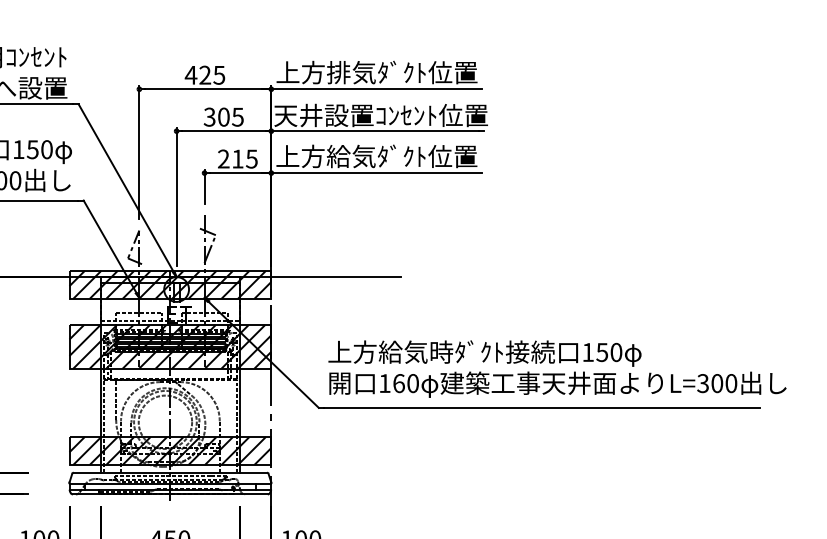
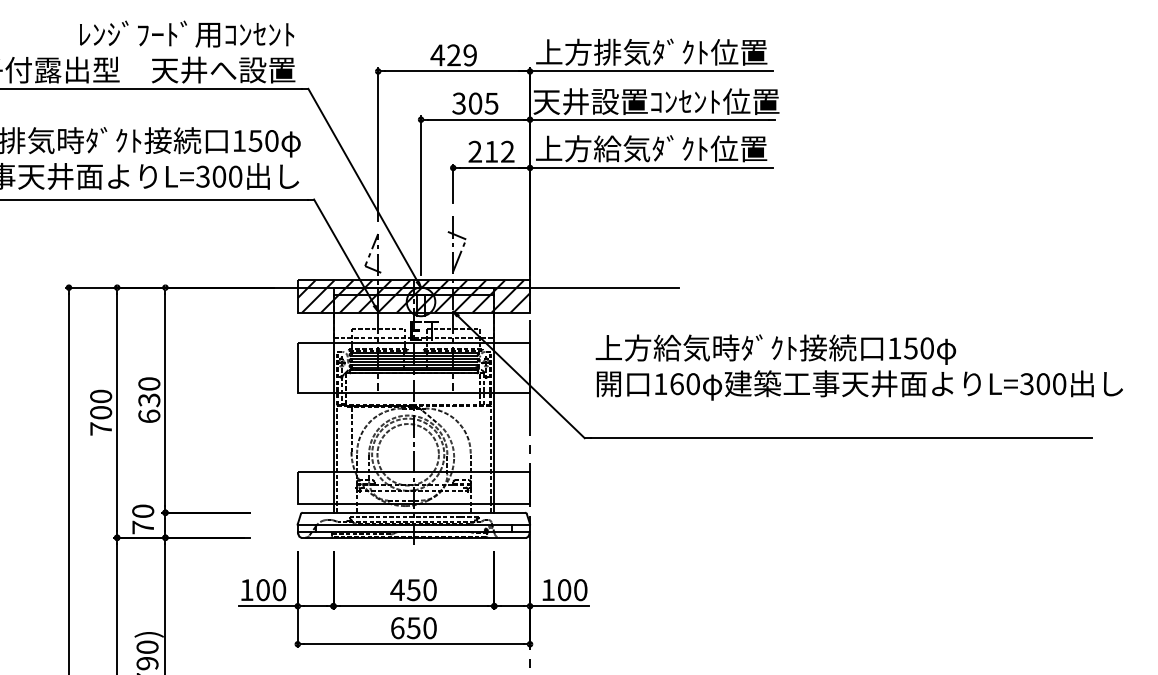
text: (218, 75) -> (469, 55), 425 -> 429
text: (251, 158) -> (507, 151), 215 -> 212
hatch: (170, 347) -> (413, 368), removed
text: (556, 369) -> (858, 367), moved
hatch: (170, 450) -> (413, 487), removed

